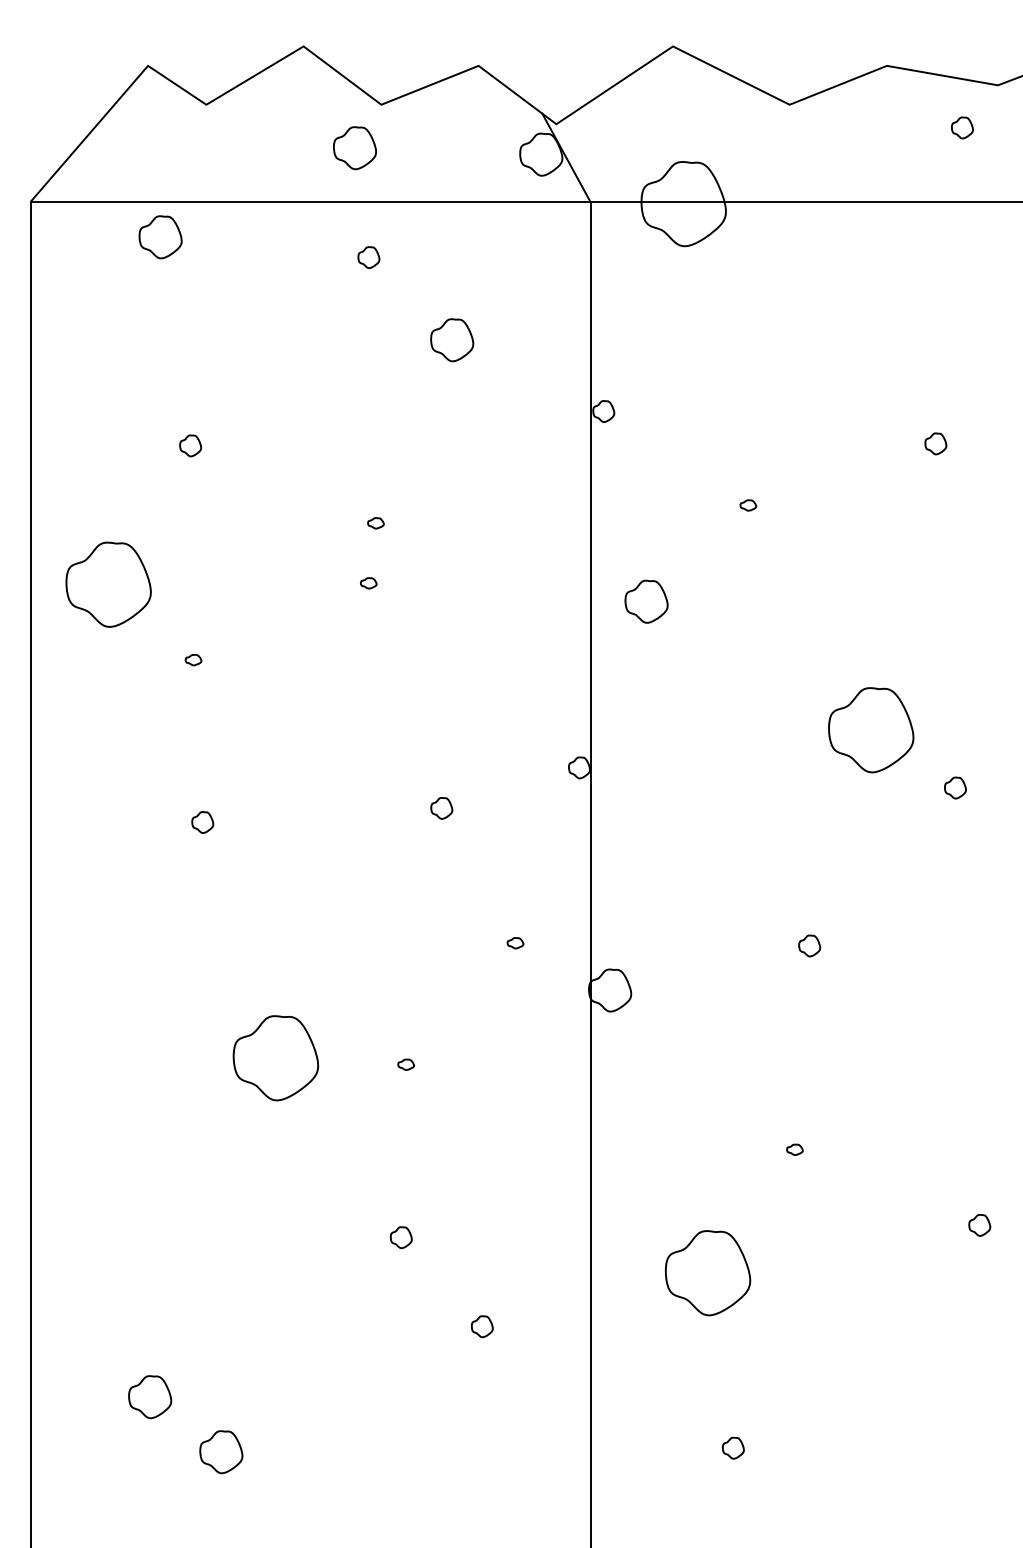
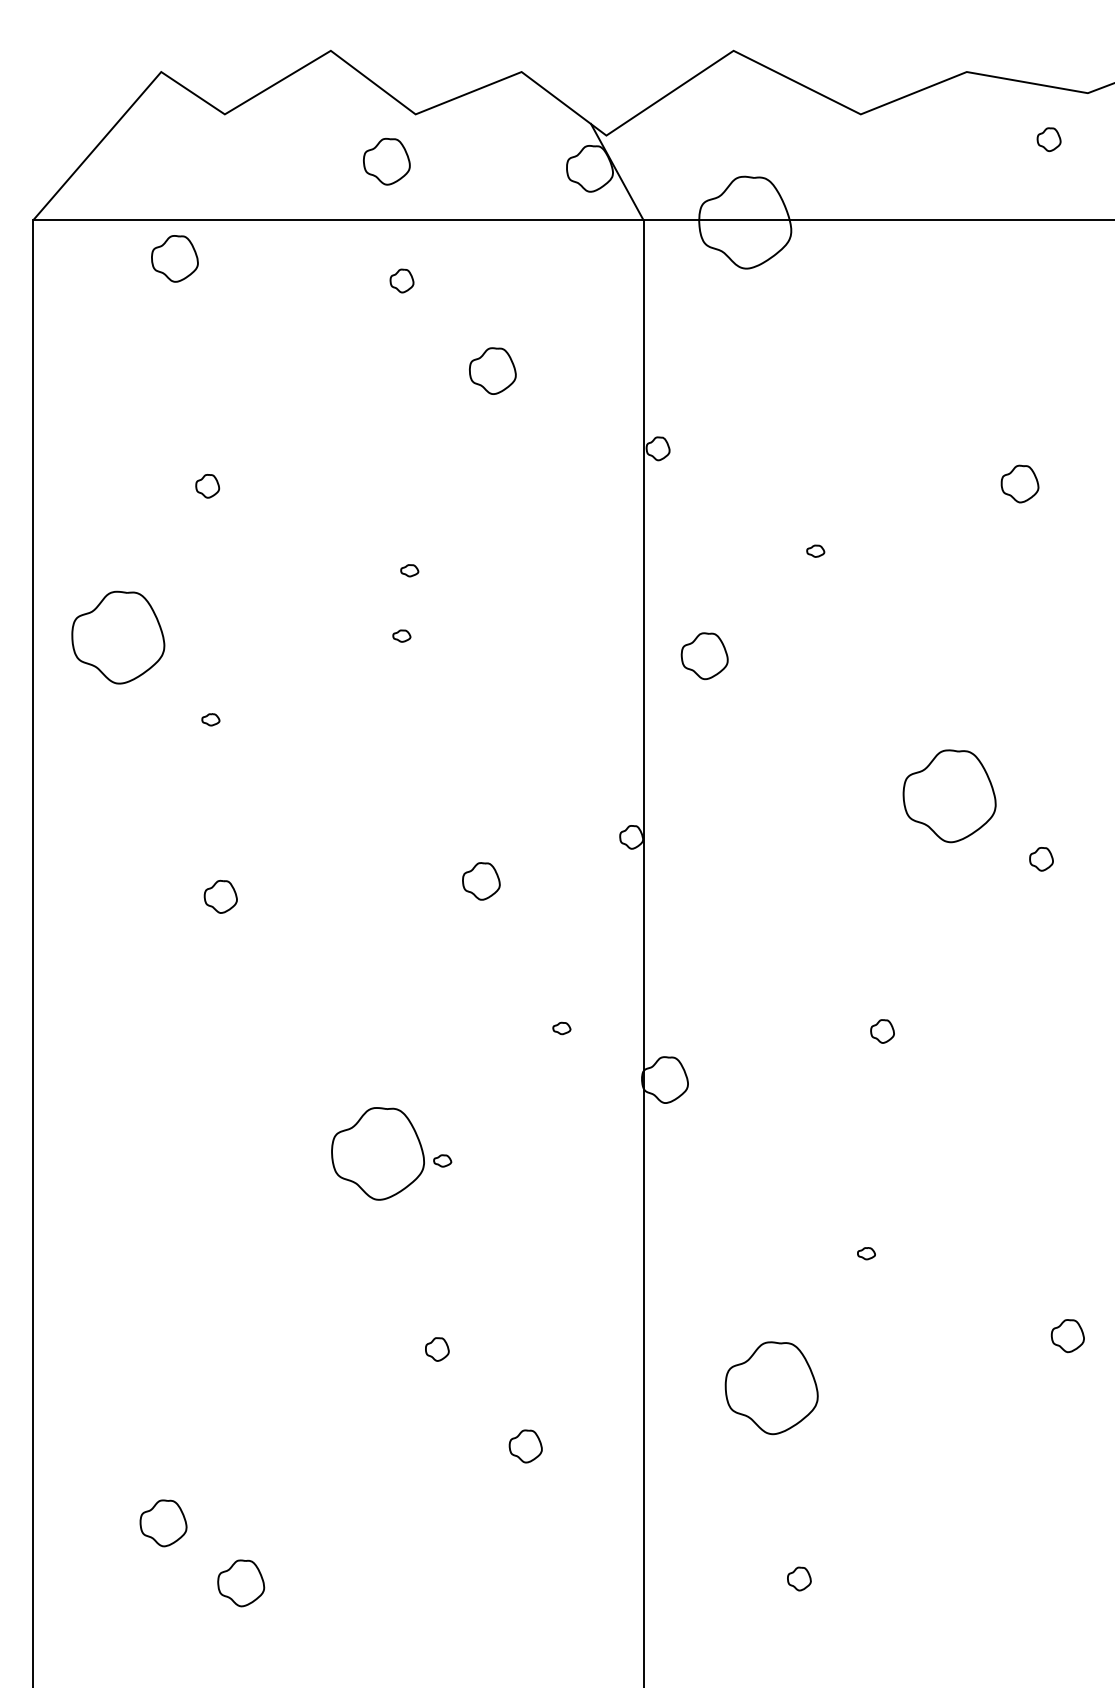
part: (935, 443) -> (1019, 483), size x1.6
part: (441, 808) -> (481, 881), size x1.6
part: (202, 822) -> (220, 896), size x1.4
part: (275, 1058) -> (377, 1154), moved
part: (979, 1225) -> (1067, 1336), size x1.4
part: (481, 1326) -> (524, 1446), size x1.4

